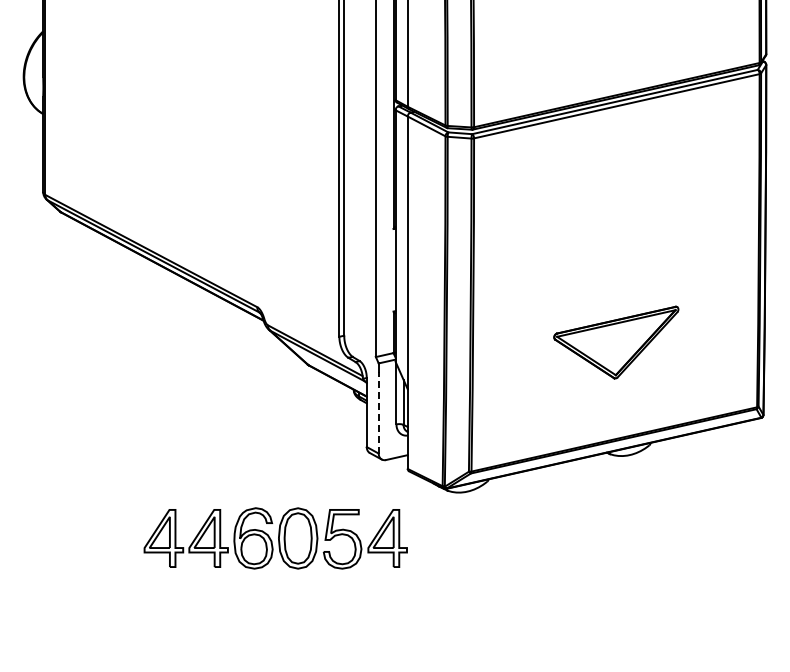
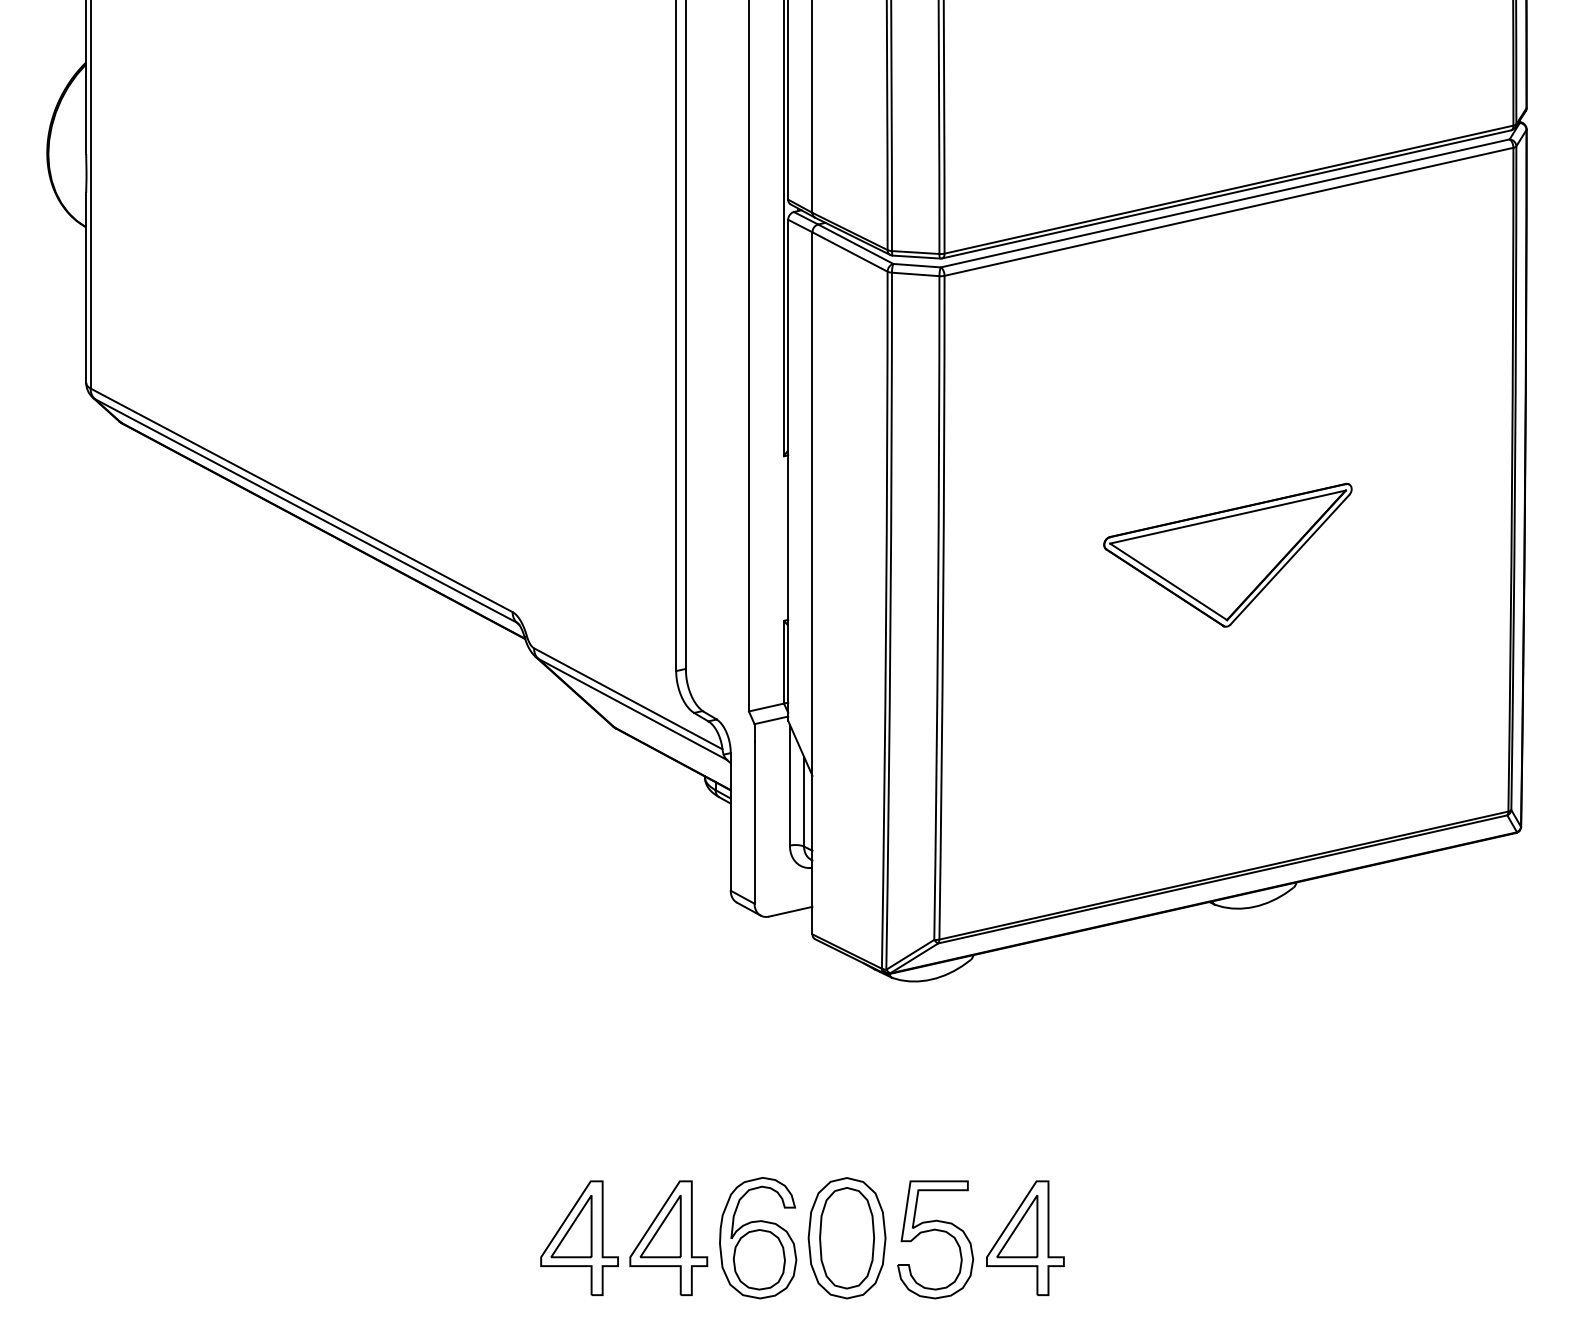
part: (616, 342) -> (1228, 554), moved
line: (378, 412) -> (754, 821), dashed -> solid
part: (275, 538) -> (801, 1238), moved

